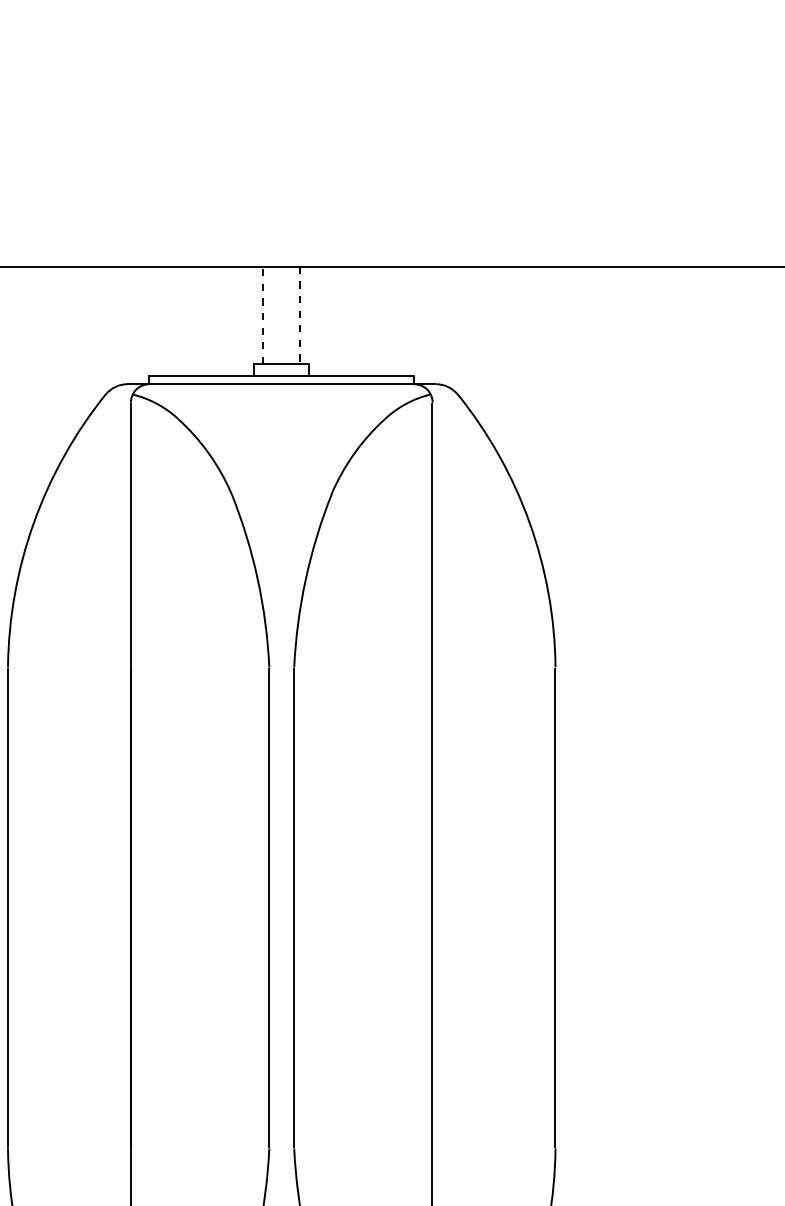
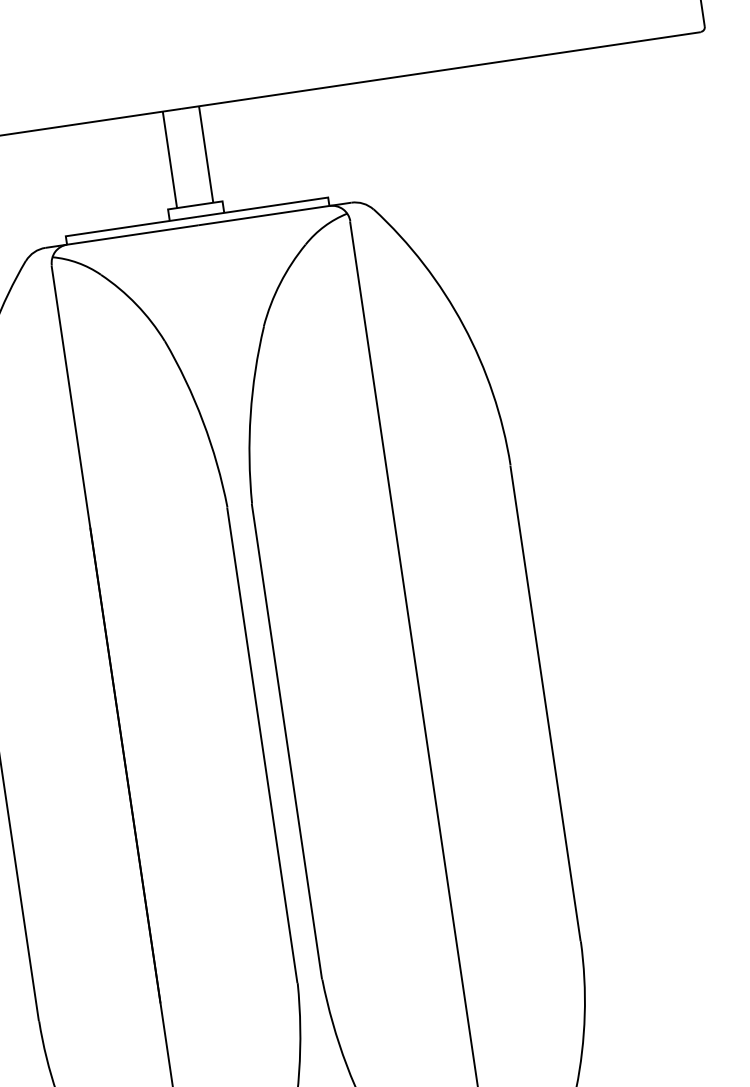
line: (263, 315) -> (170, 159), dashed -> solid
line: (299, 315) -> (205, 154), dashed -> solid

